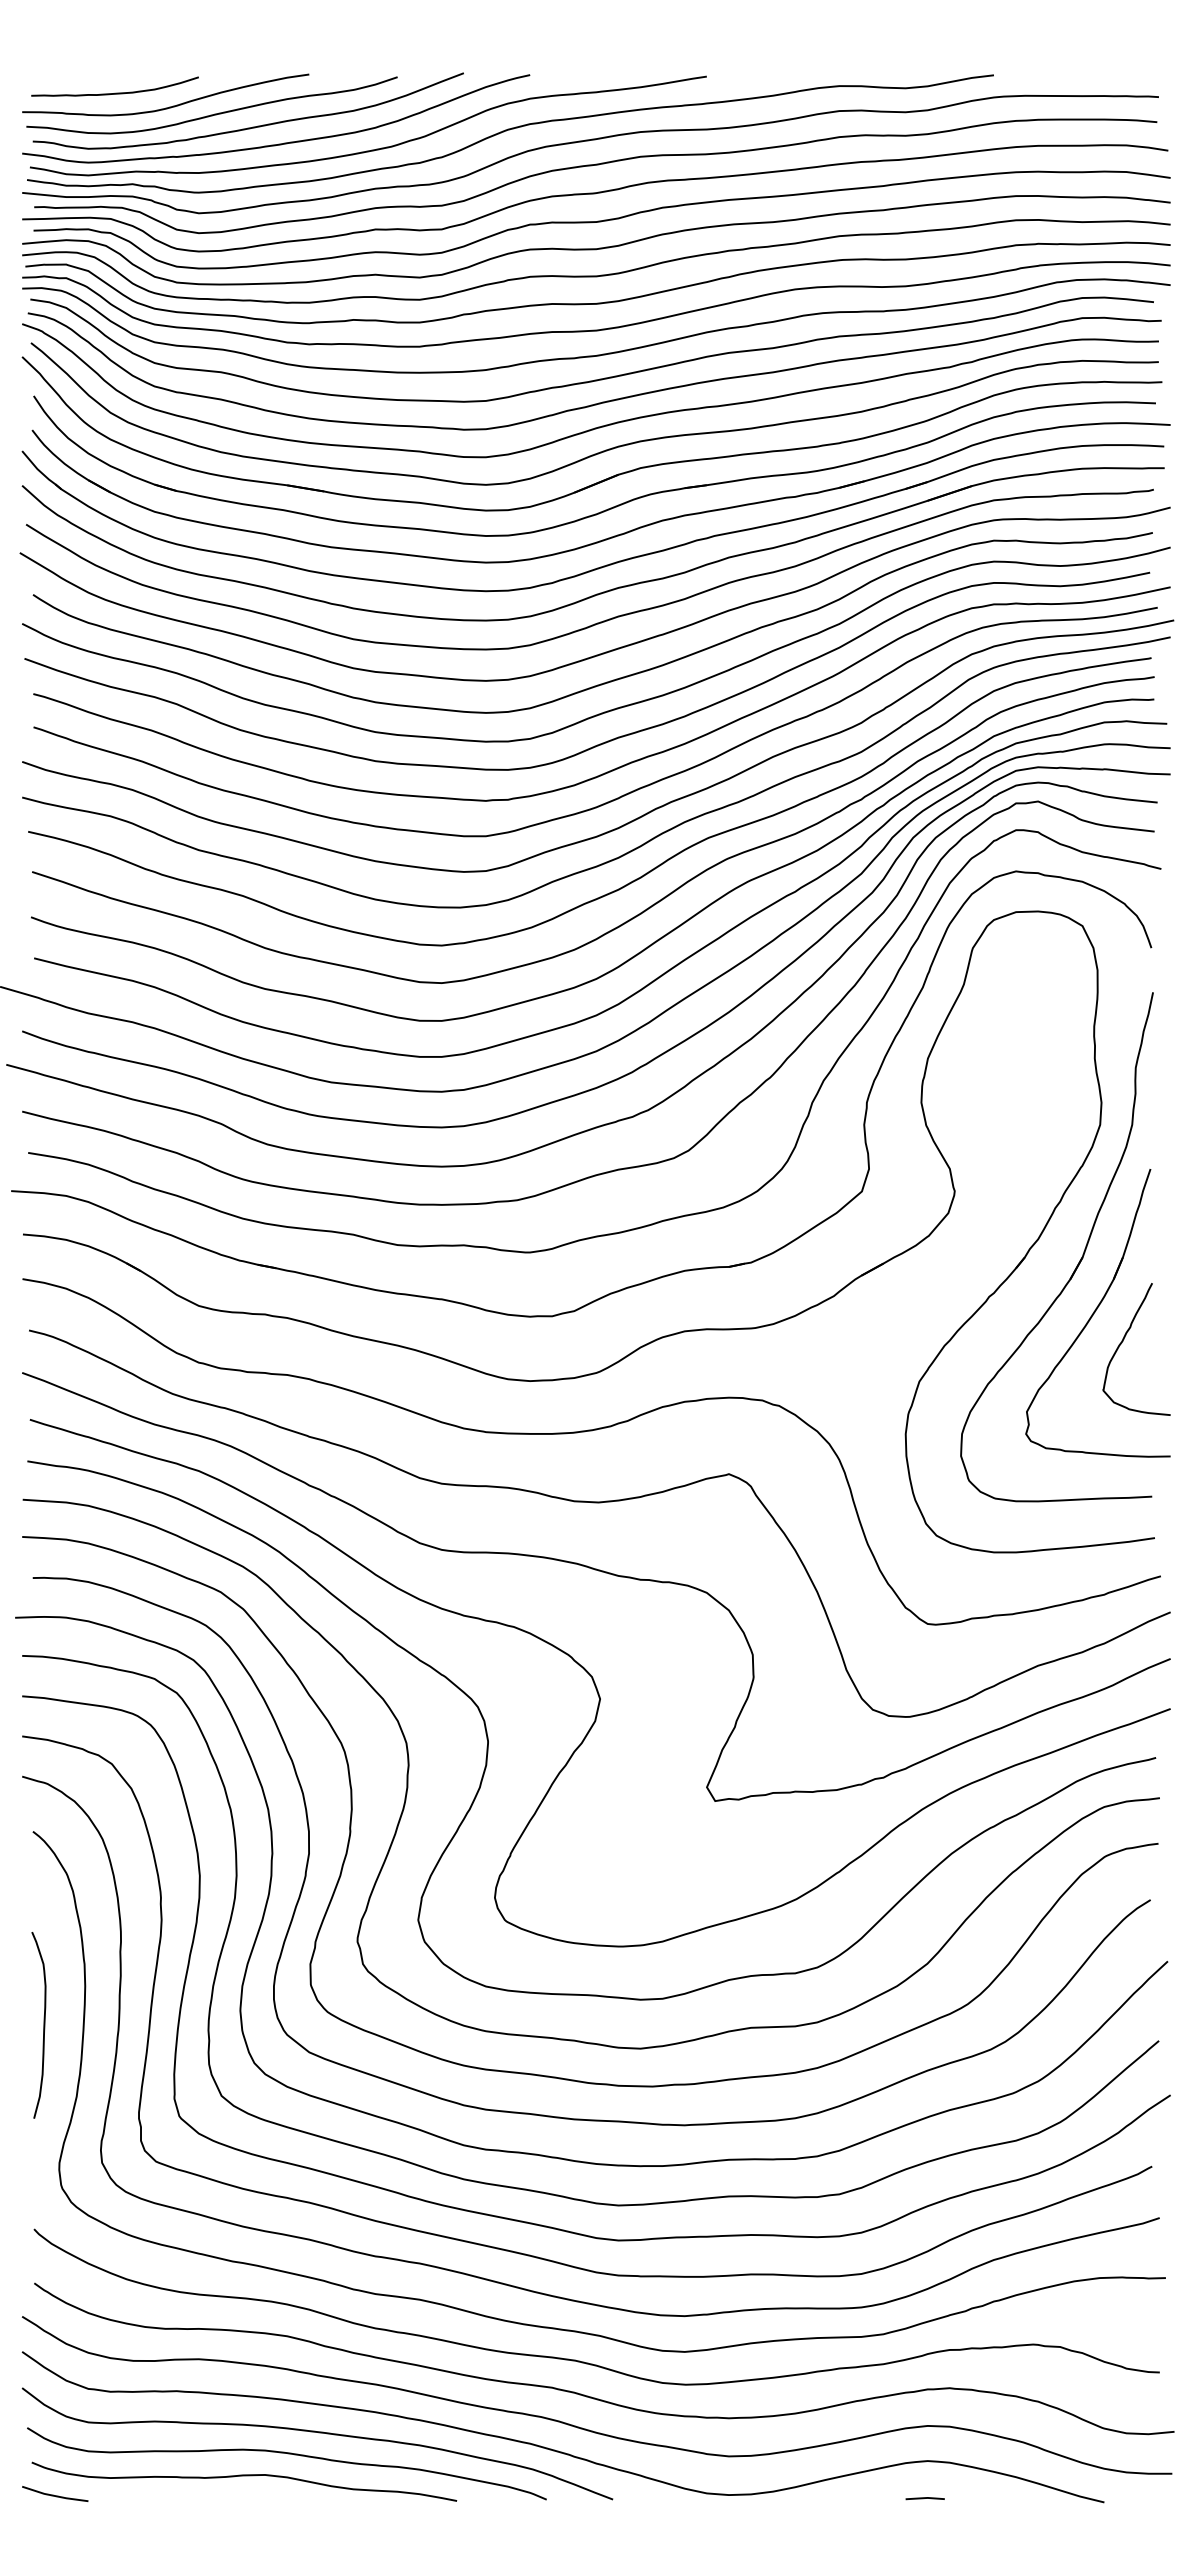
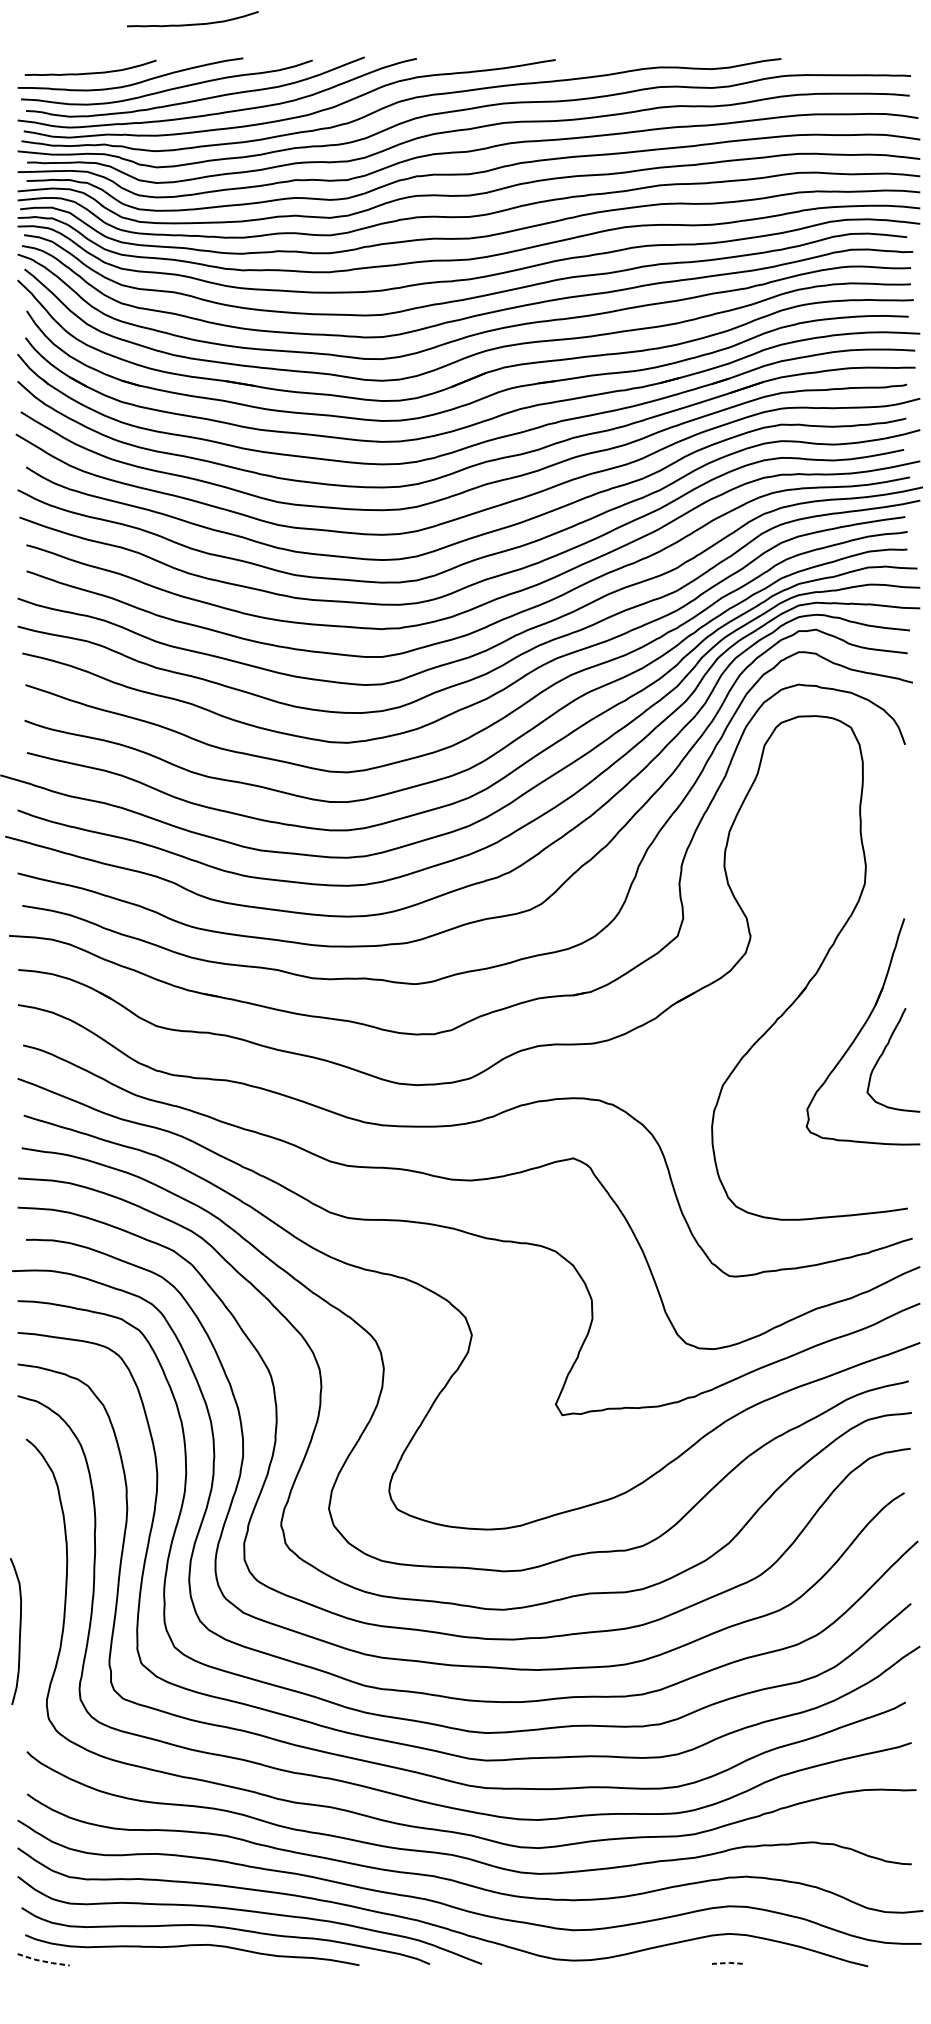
curve: (245, 30) -> (193, 23), added
part: (1080, 1258) -> (849, 988), removed
curve: (43, 2025) -> (19, 1631), moved
line: (54, 2495) -> (43, 1960), solid -> dashed
line: (925, 2498) -> (727, 1963), solid -> dashed

